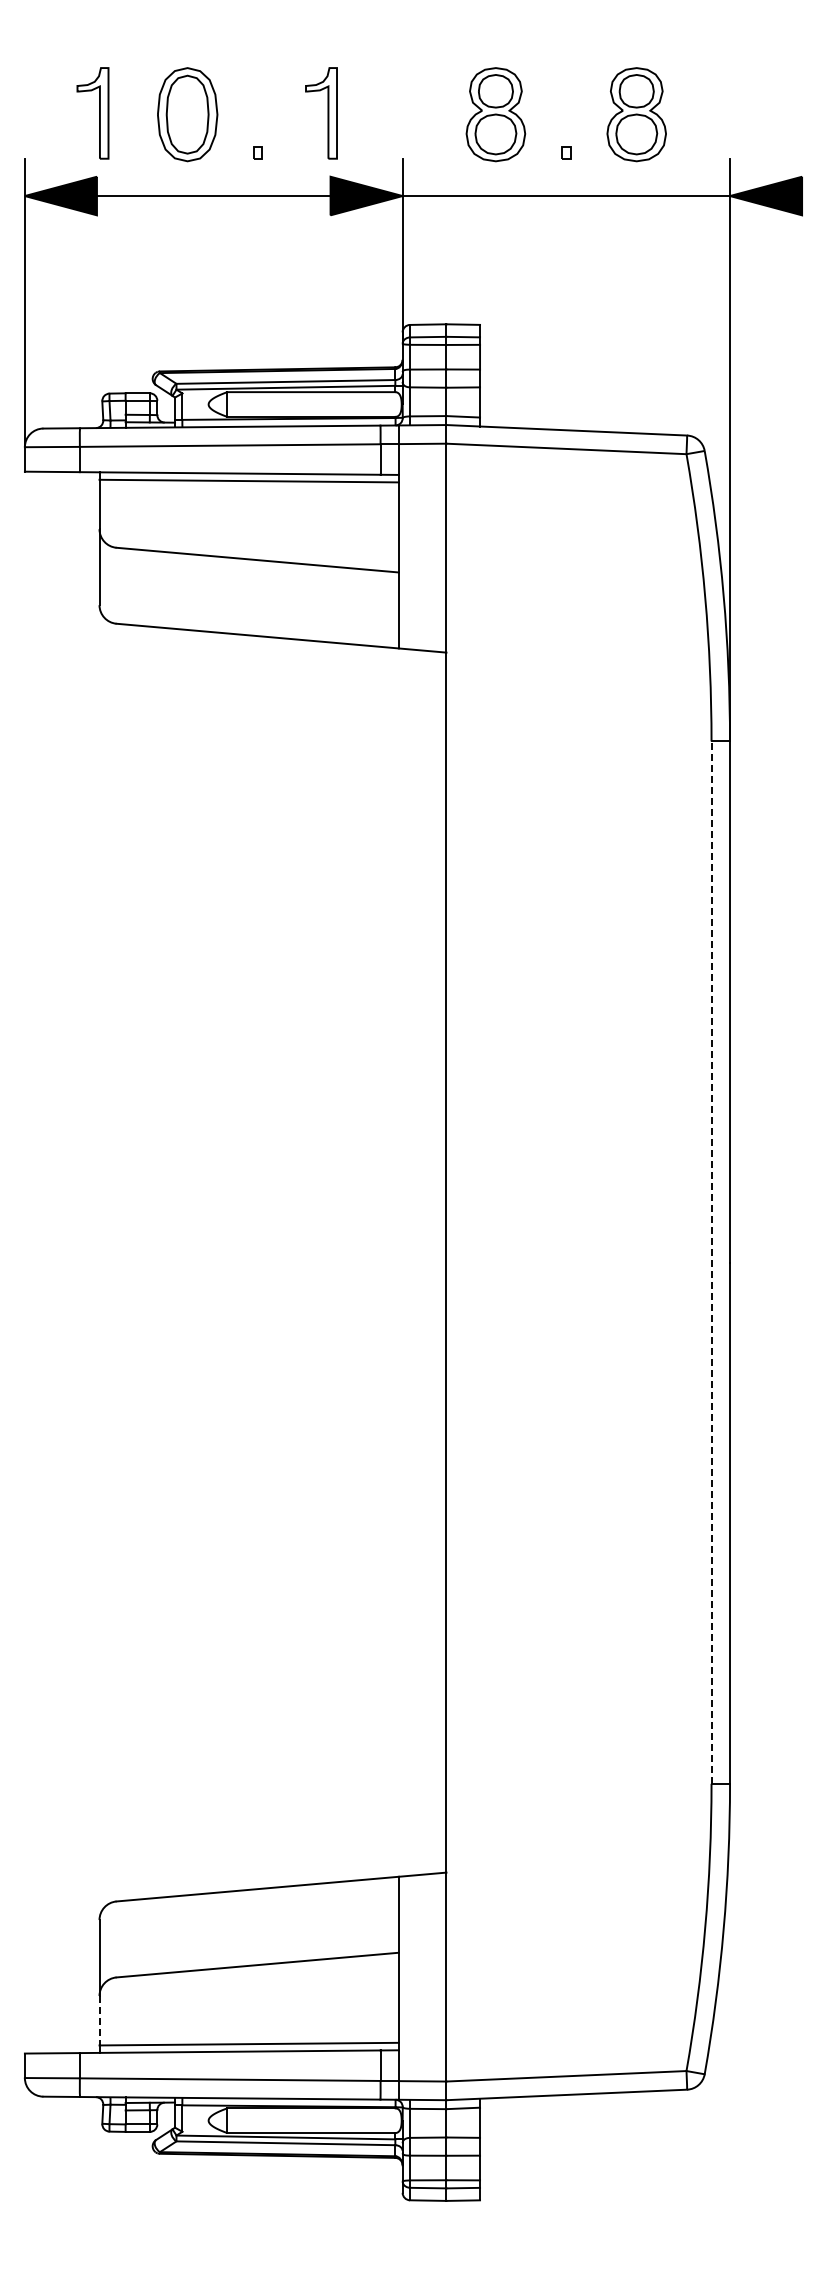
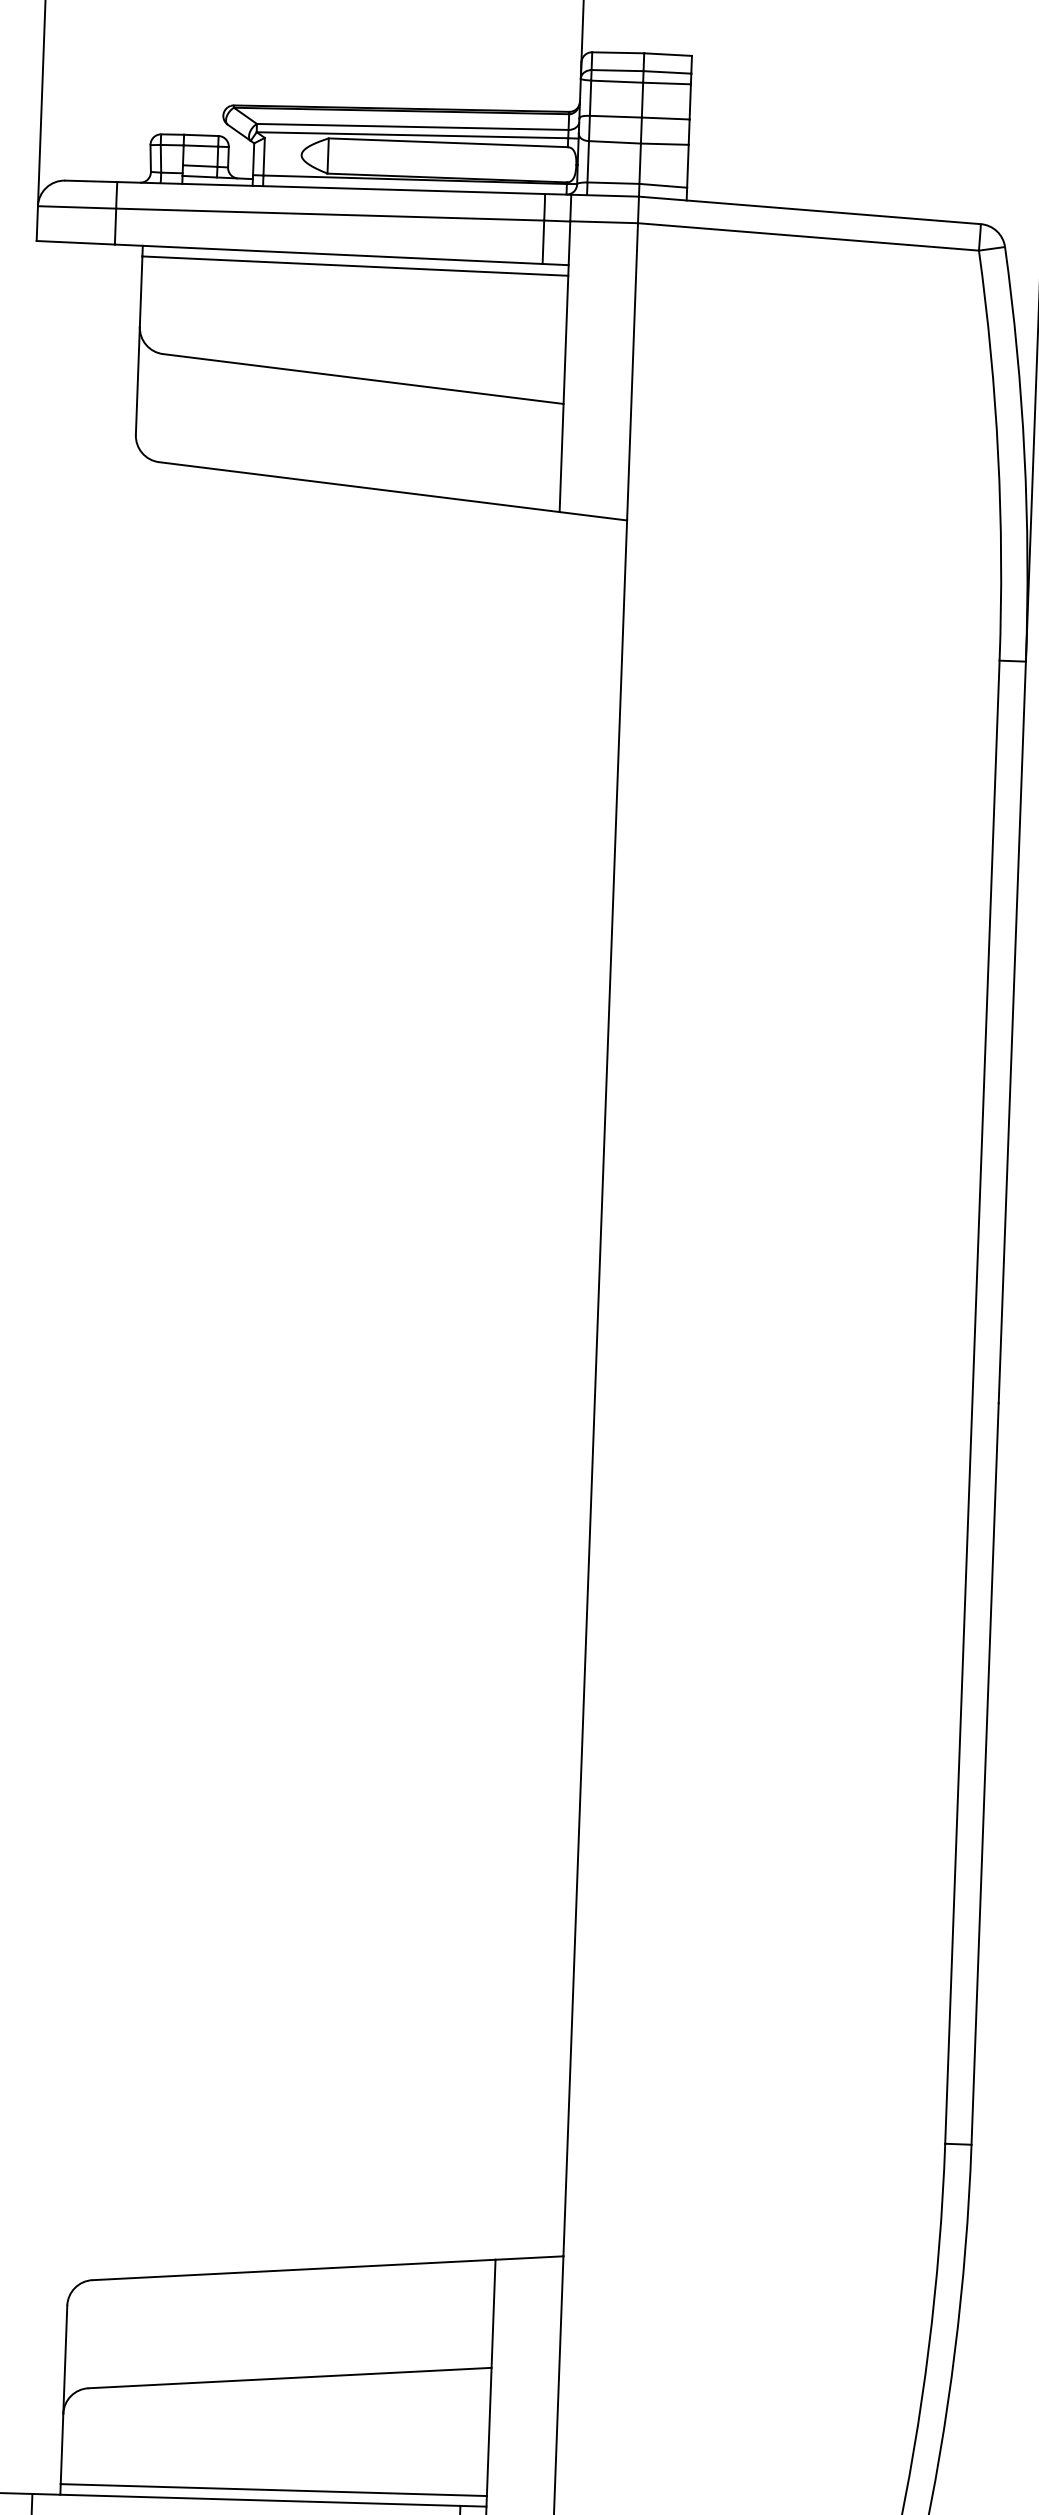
line: (711, 1262) -> (972, 1402), dashed -> solid
line: (99, 2020) -> (62, 2448), dashed -> solid

